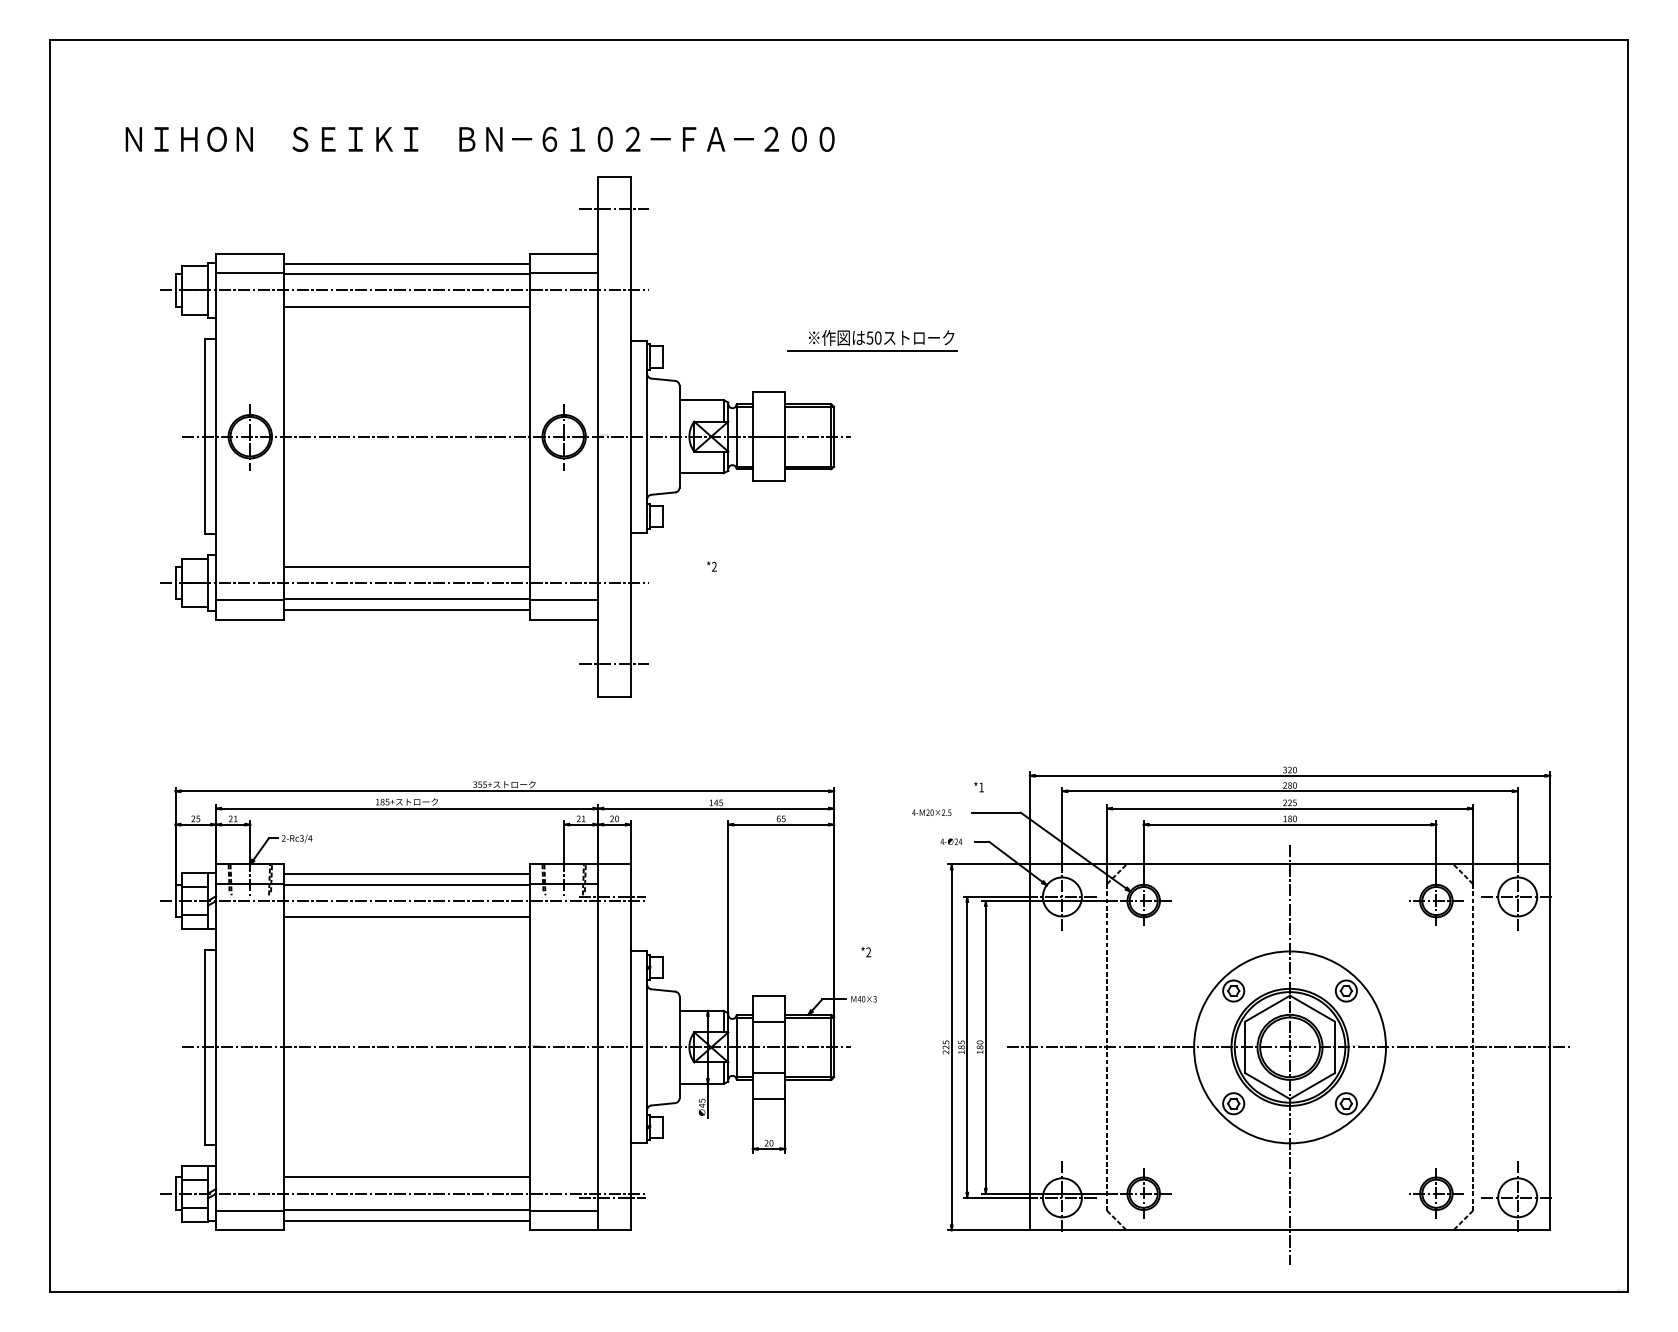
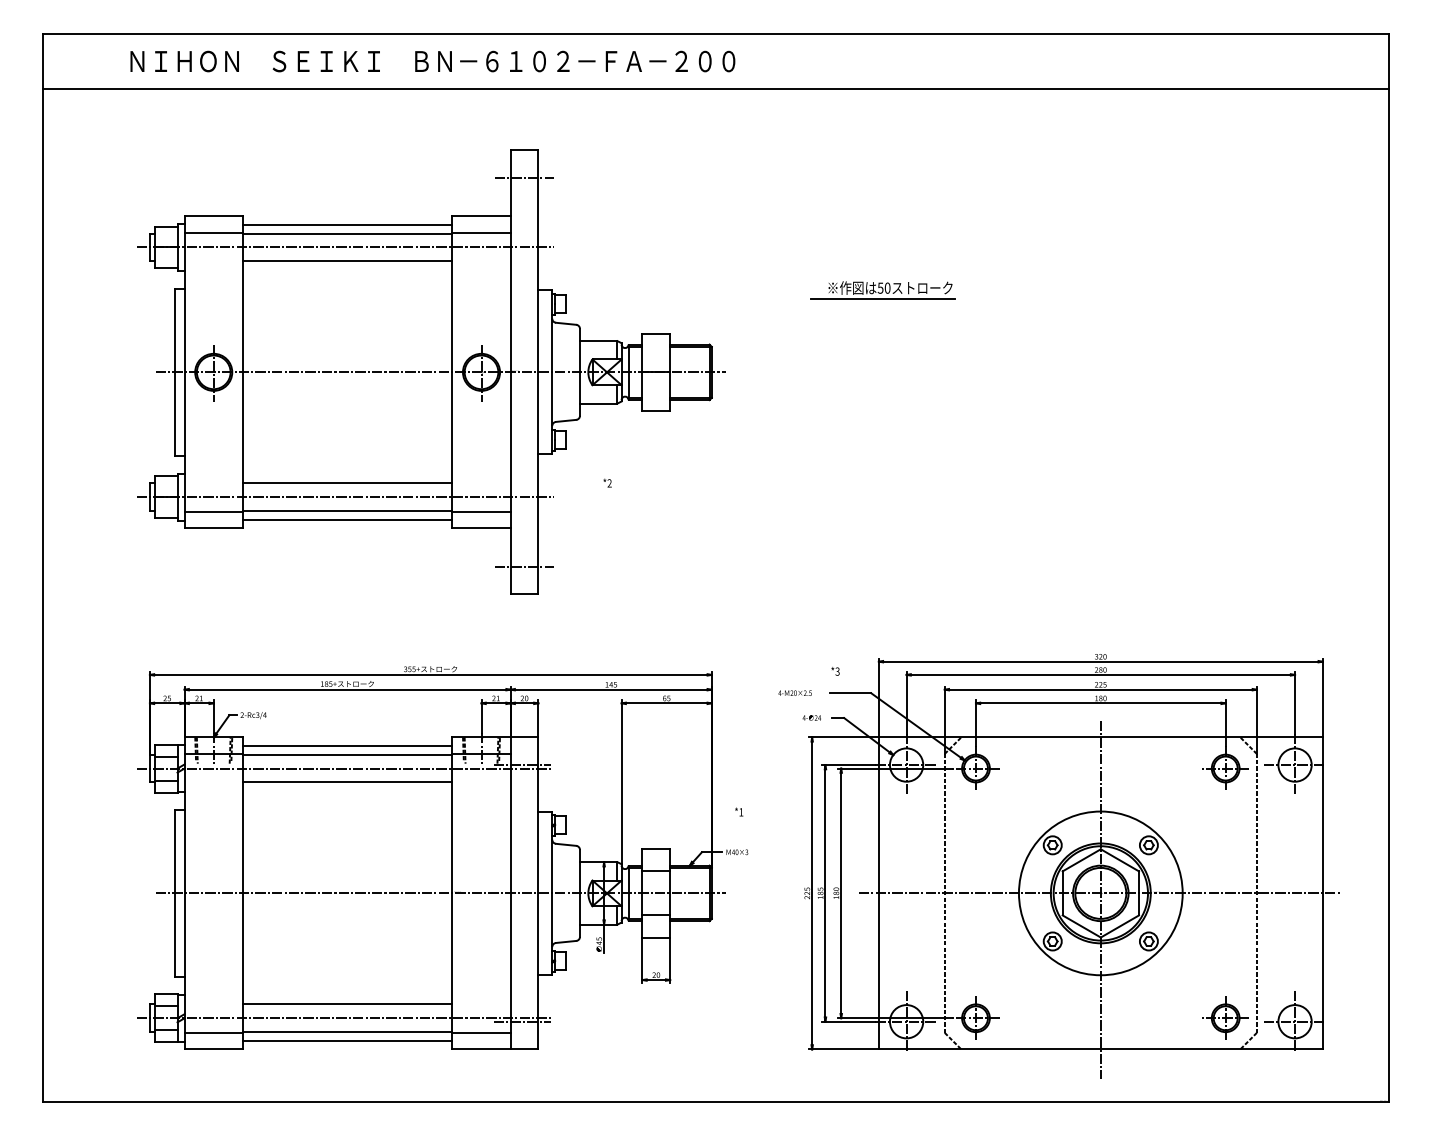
line: (838, 104) -> (715, 88), added
text: (479, 138) -> (432, 60), moved
part: (872, 340) -> (882, 290), moved
text: (981, 787) -> (837, 671), *1 -> *3
text: (868, 952) -> (741, 812), *2 -> *1

